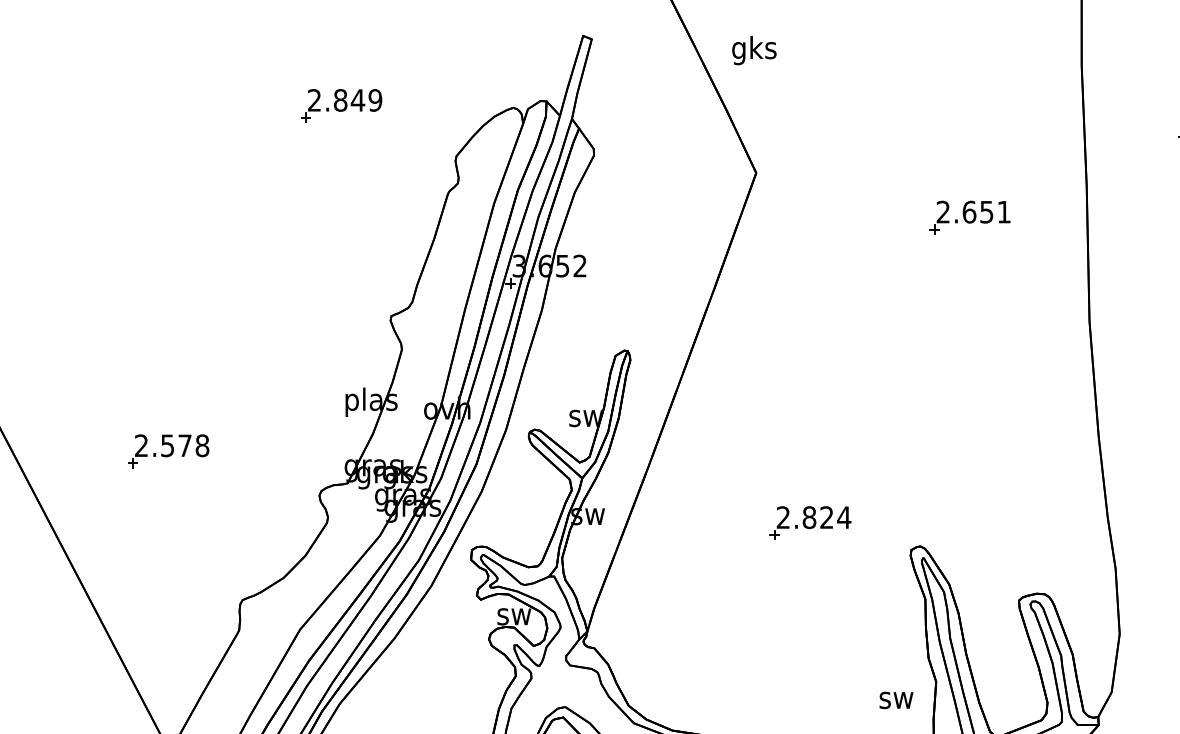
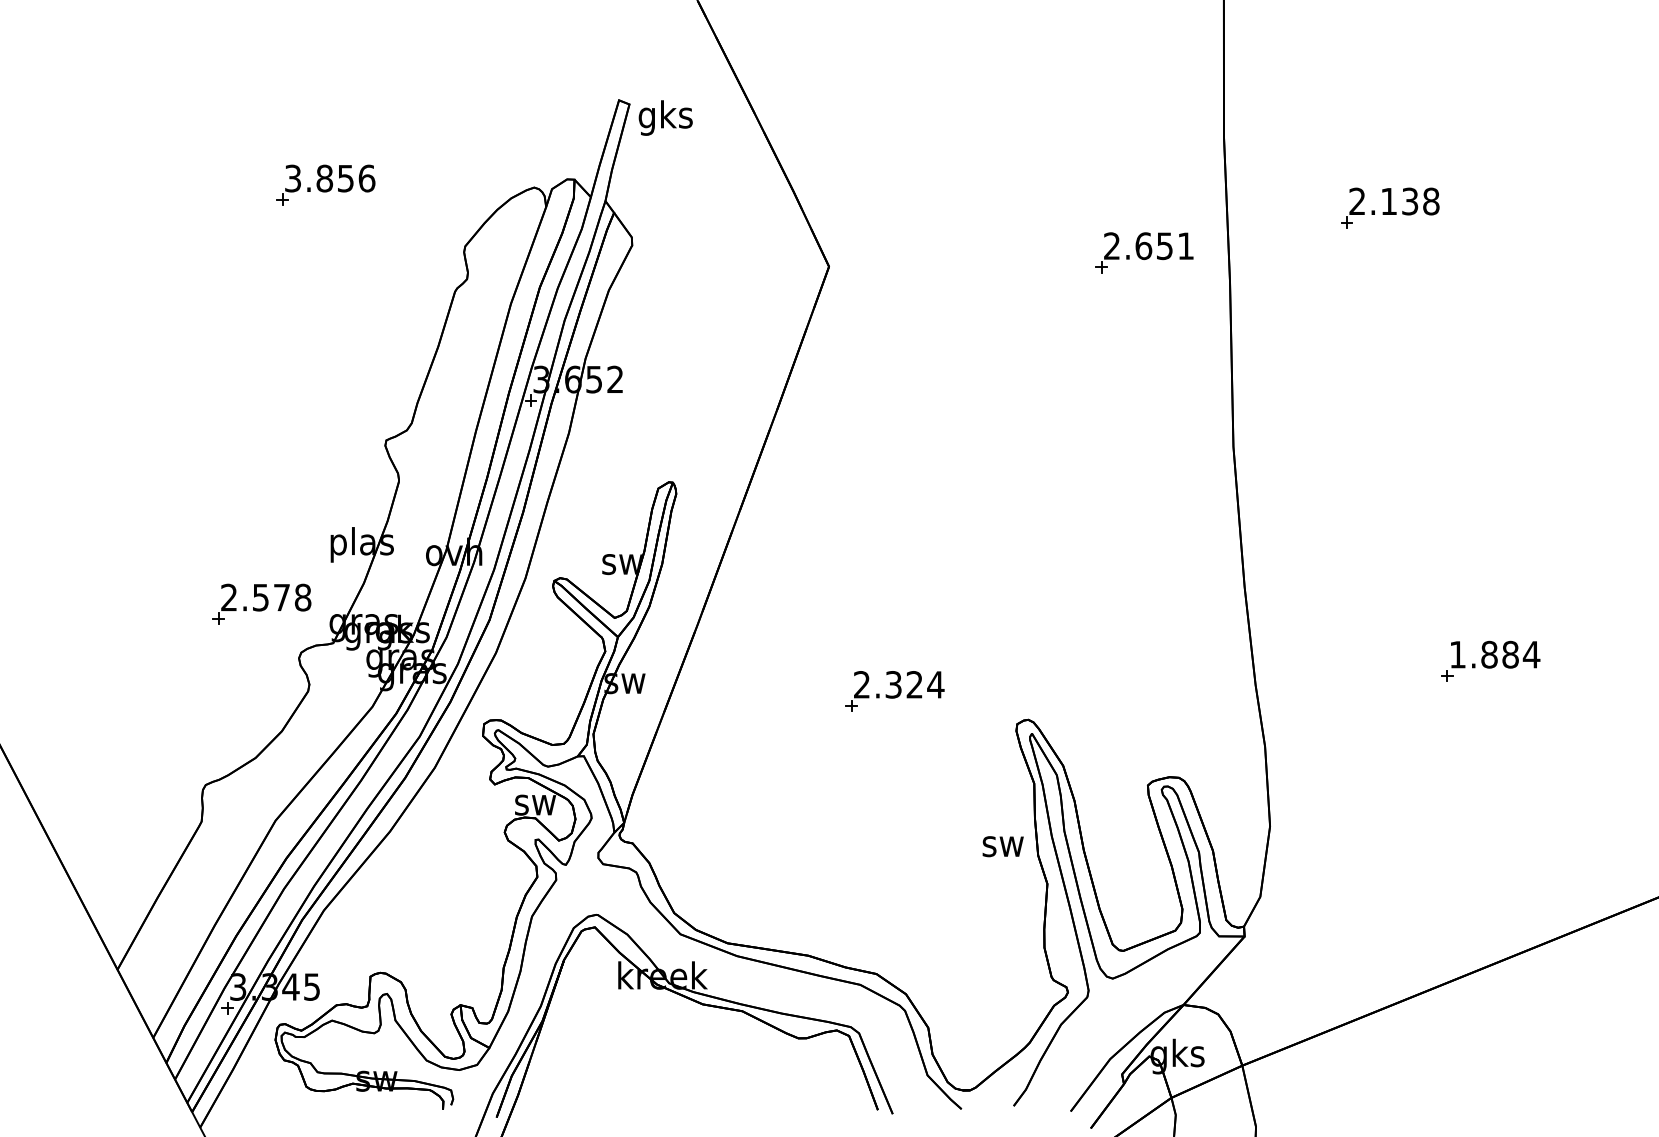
text: (754, 50) -> (665, 117), moved
text: (345, 100) -> (330, 178), 2.849 -> 3.856
part: (970, 217) -> (1144, 252), moved
part: (168, 450) -> (261, 603), moved
text: (809, 517) -> (893, 684), 2.824 -> 2.324
text: (895, 700) -> (1002, 846), moved

